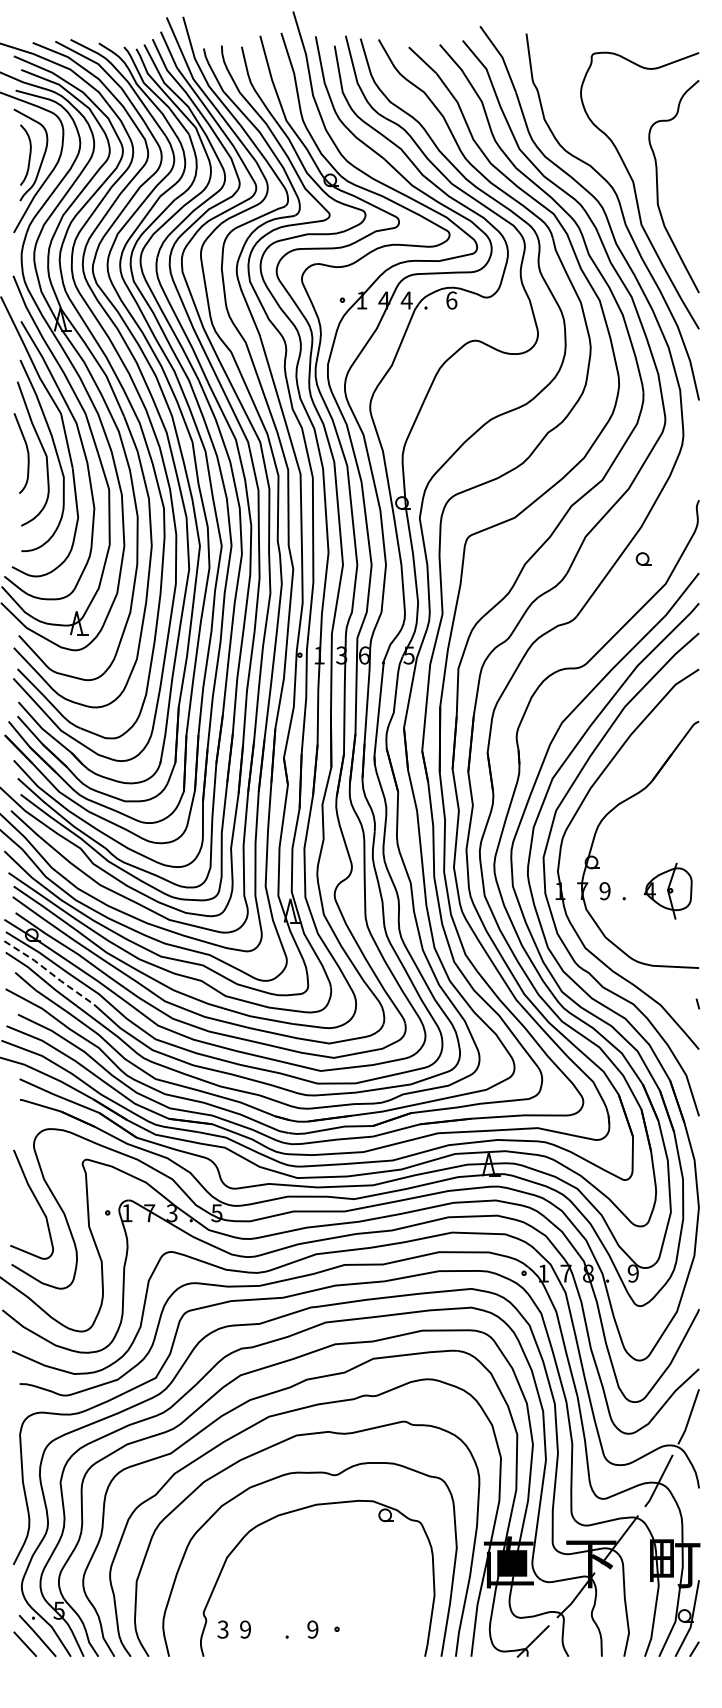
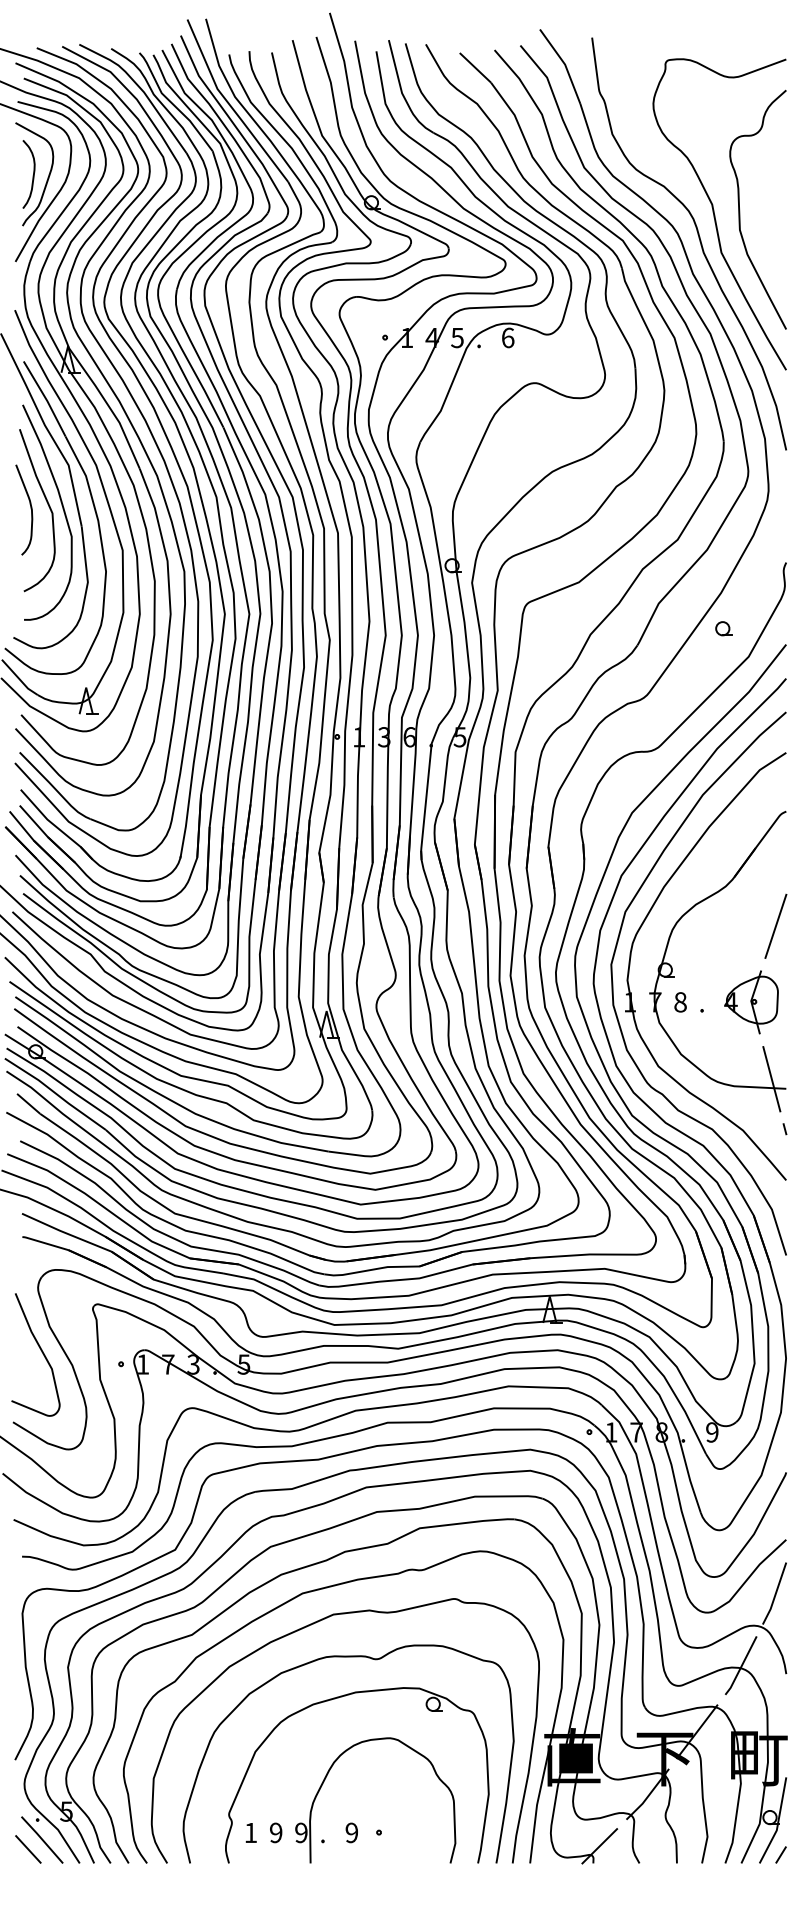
text: (406, 300) -> (457, 337), 4 -> 5
line: (689, 823) -> (775, 926), added
text: (604, 891) -> (679, 1002), 9 -> 8
line: (685, 959) -> (770, 1079), added
line: (50, 972) -> (56, 1093), dashed -> solid
part: (291, 1578) -> (327, 1775), added
text: (222, 1629) -> (250, 1832), 3 -> 1

